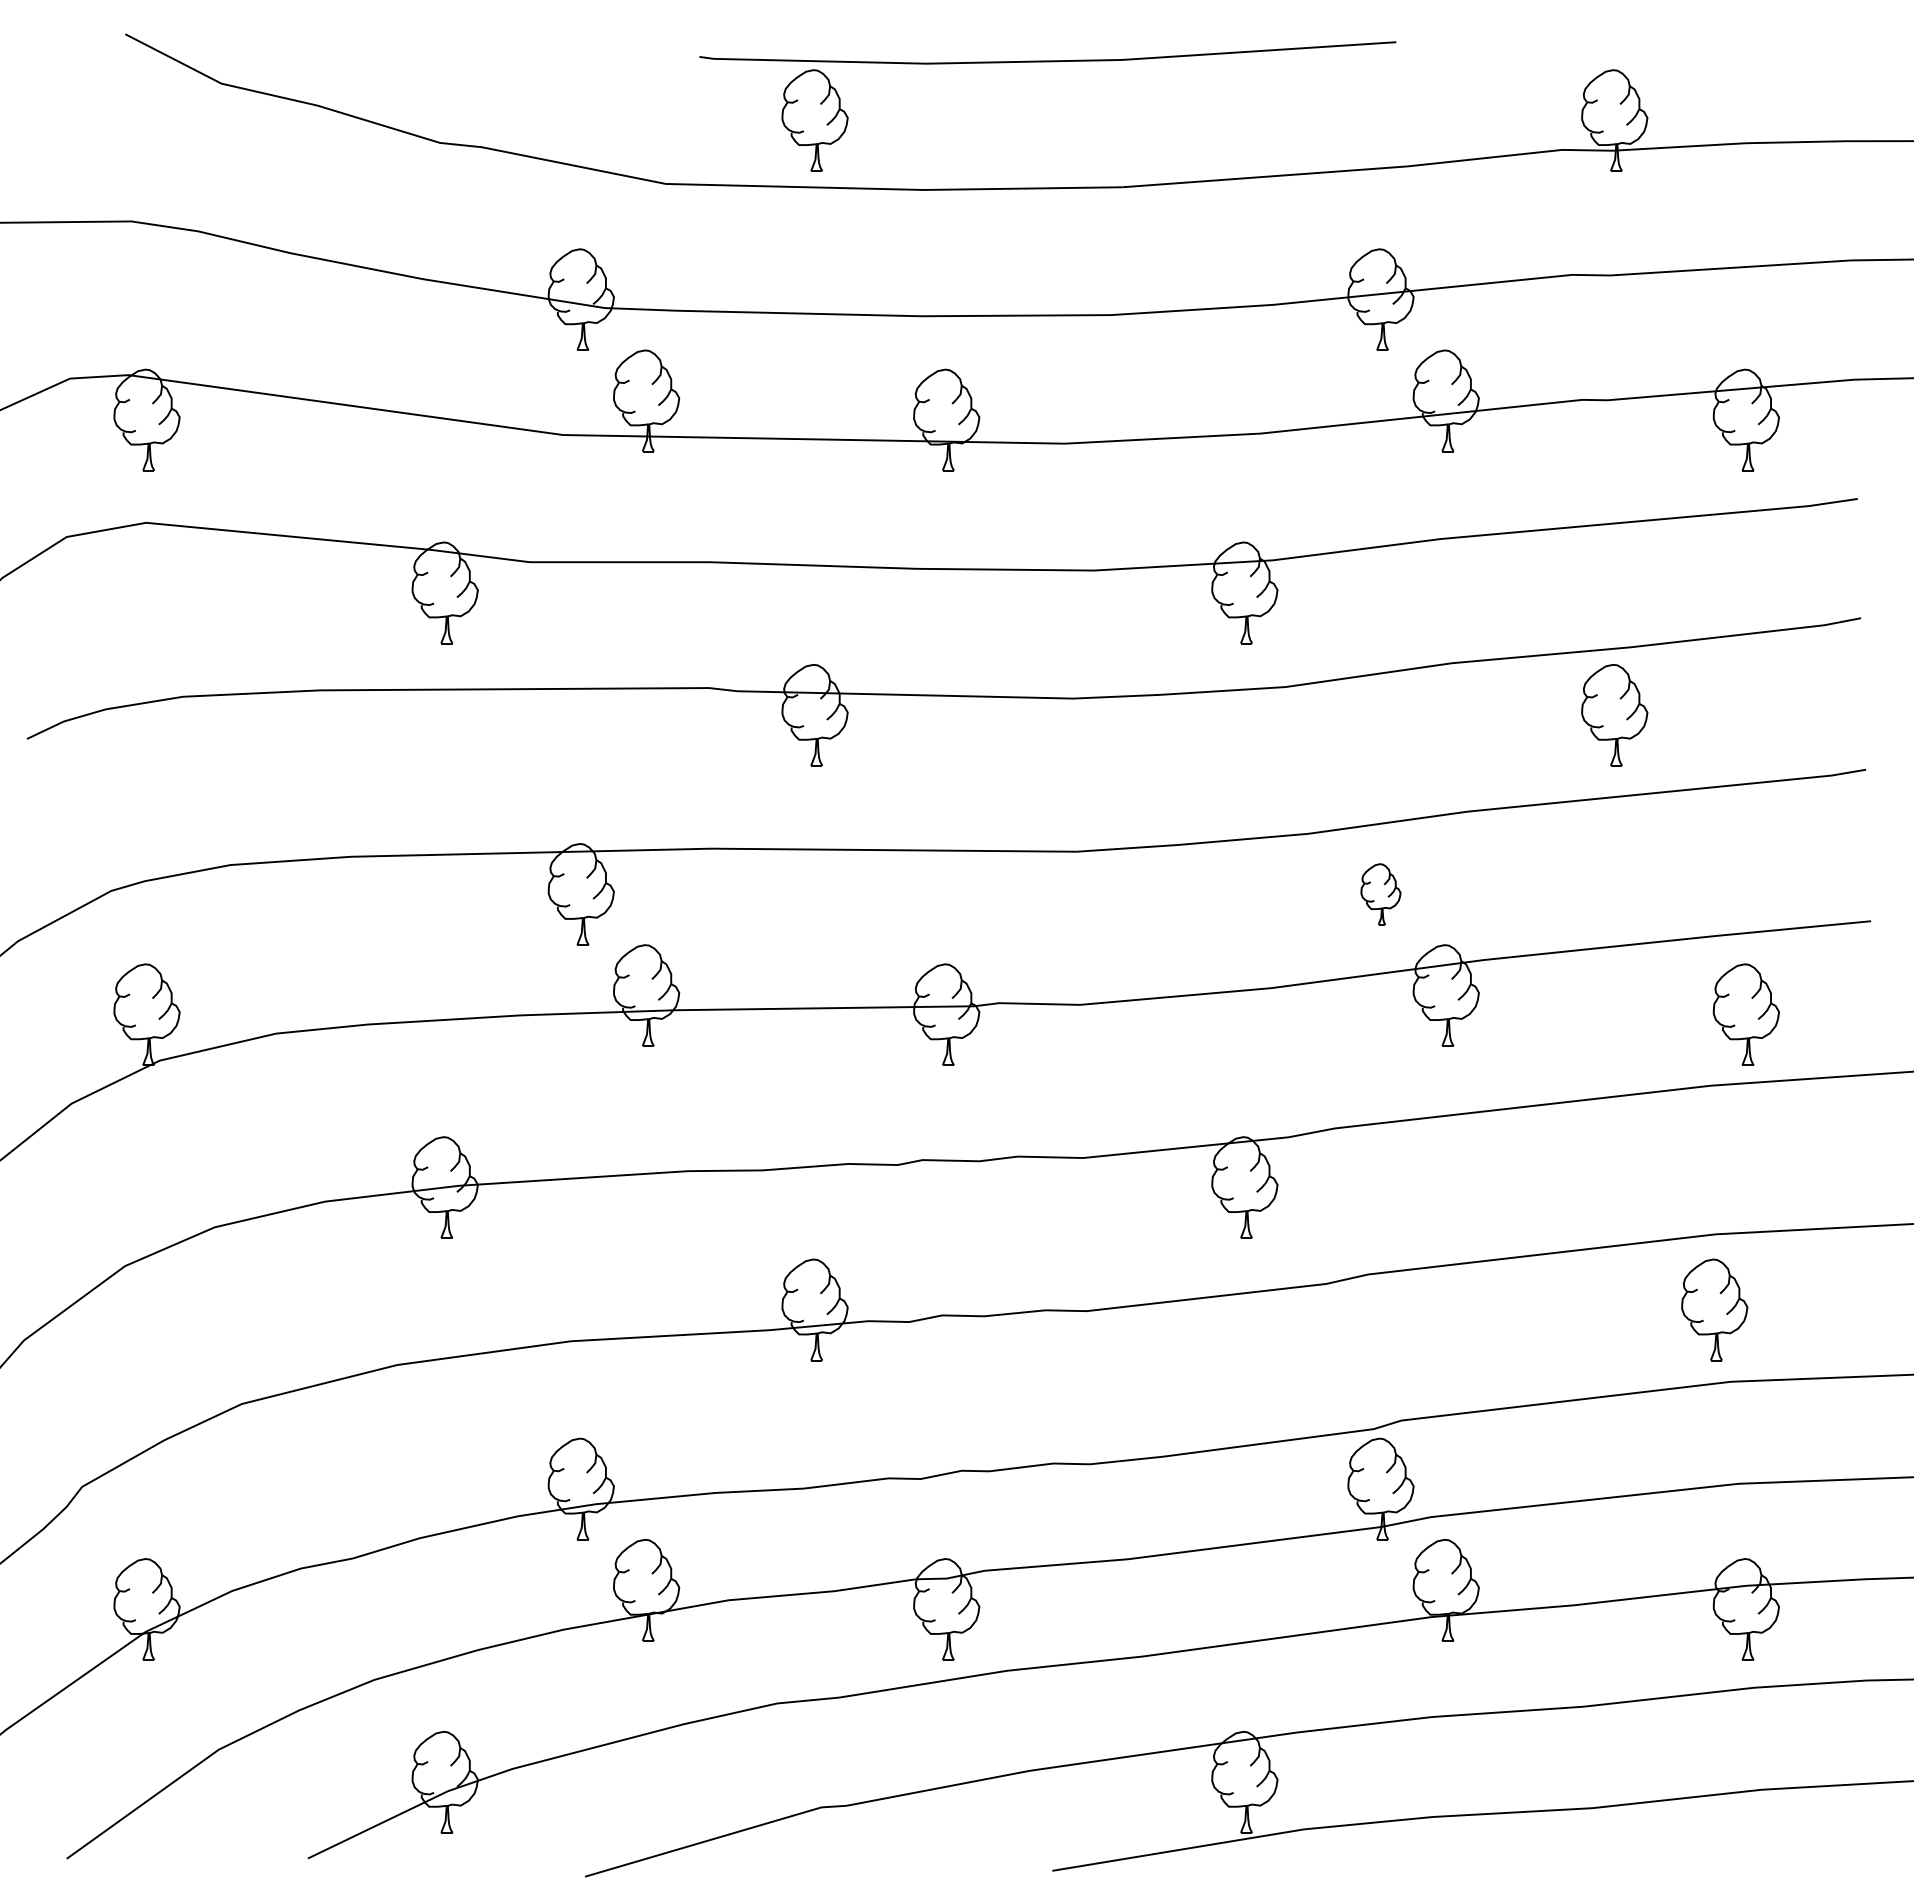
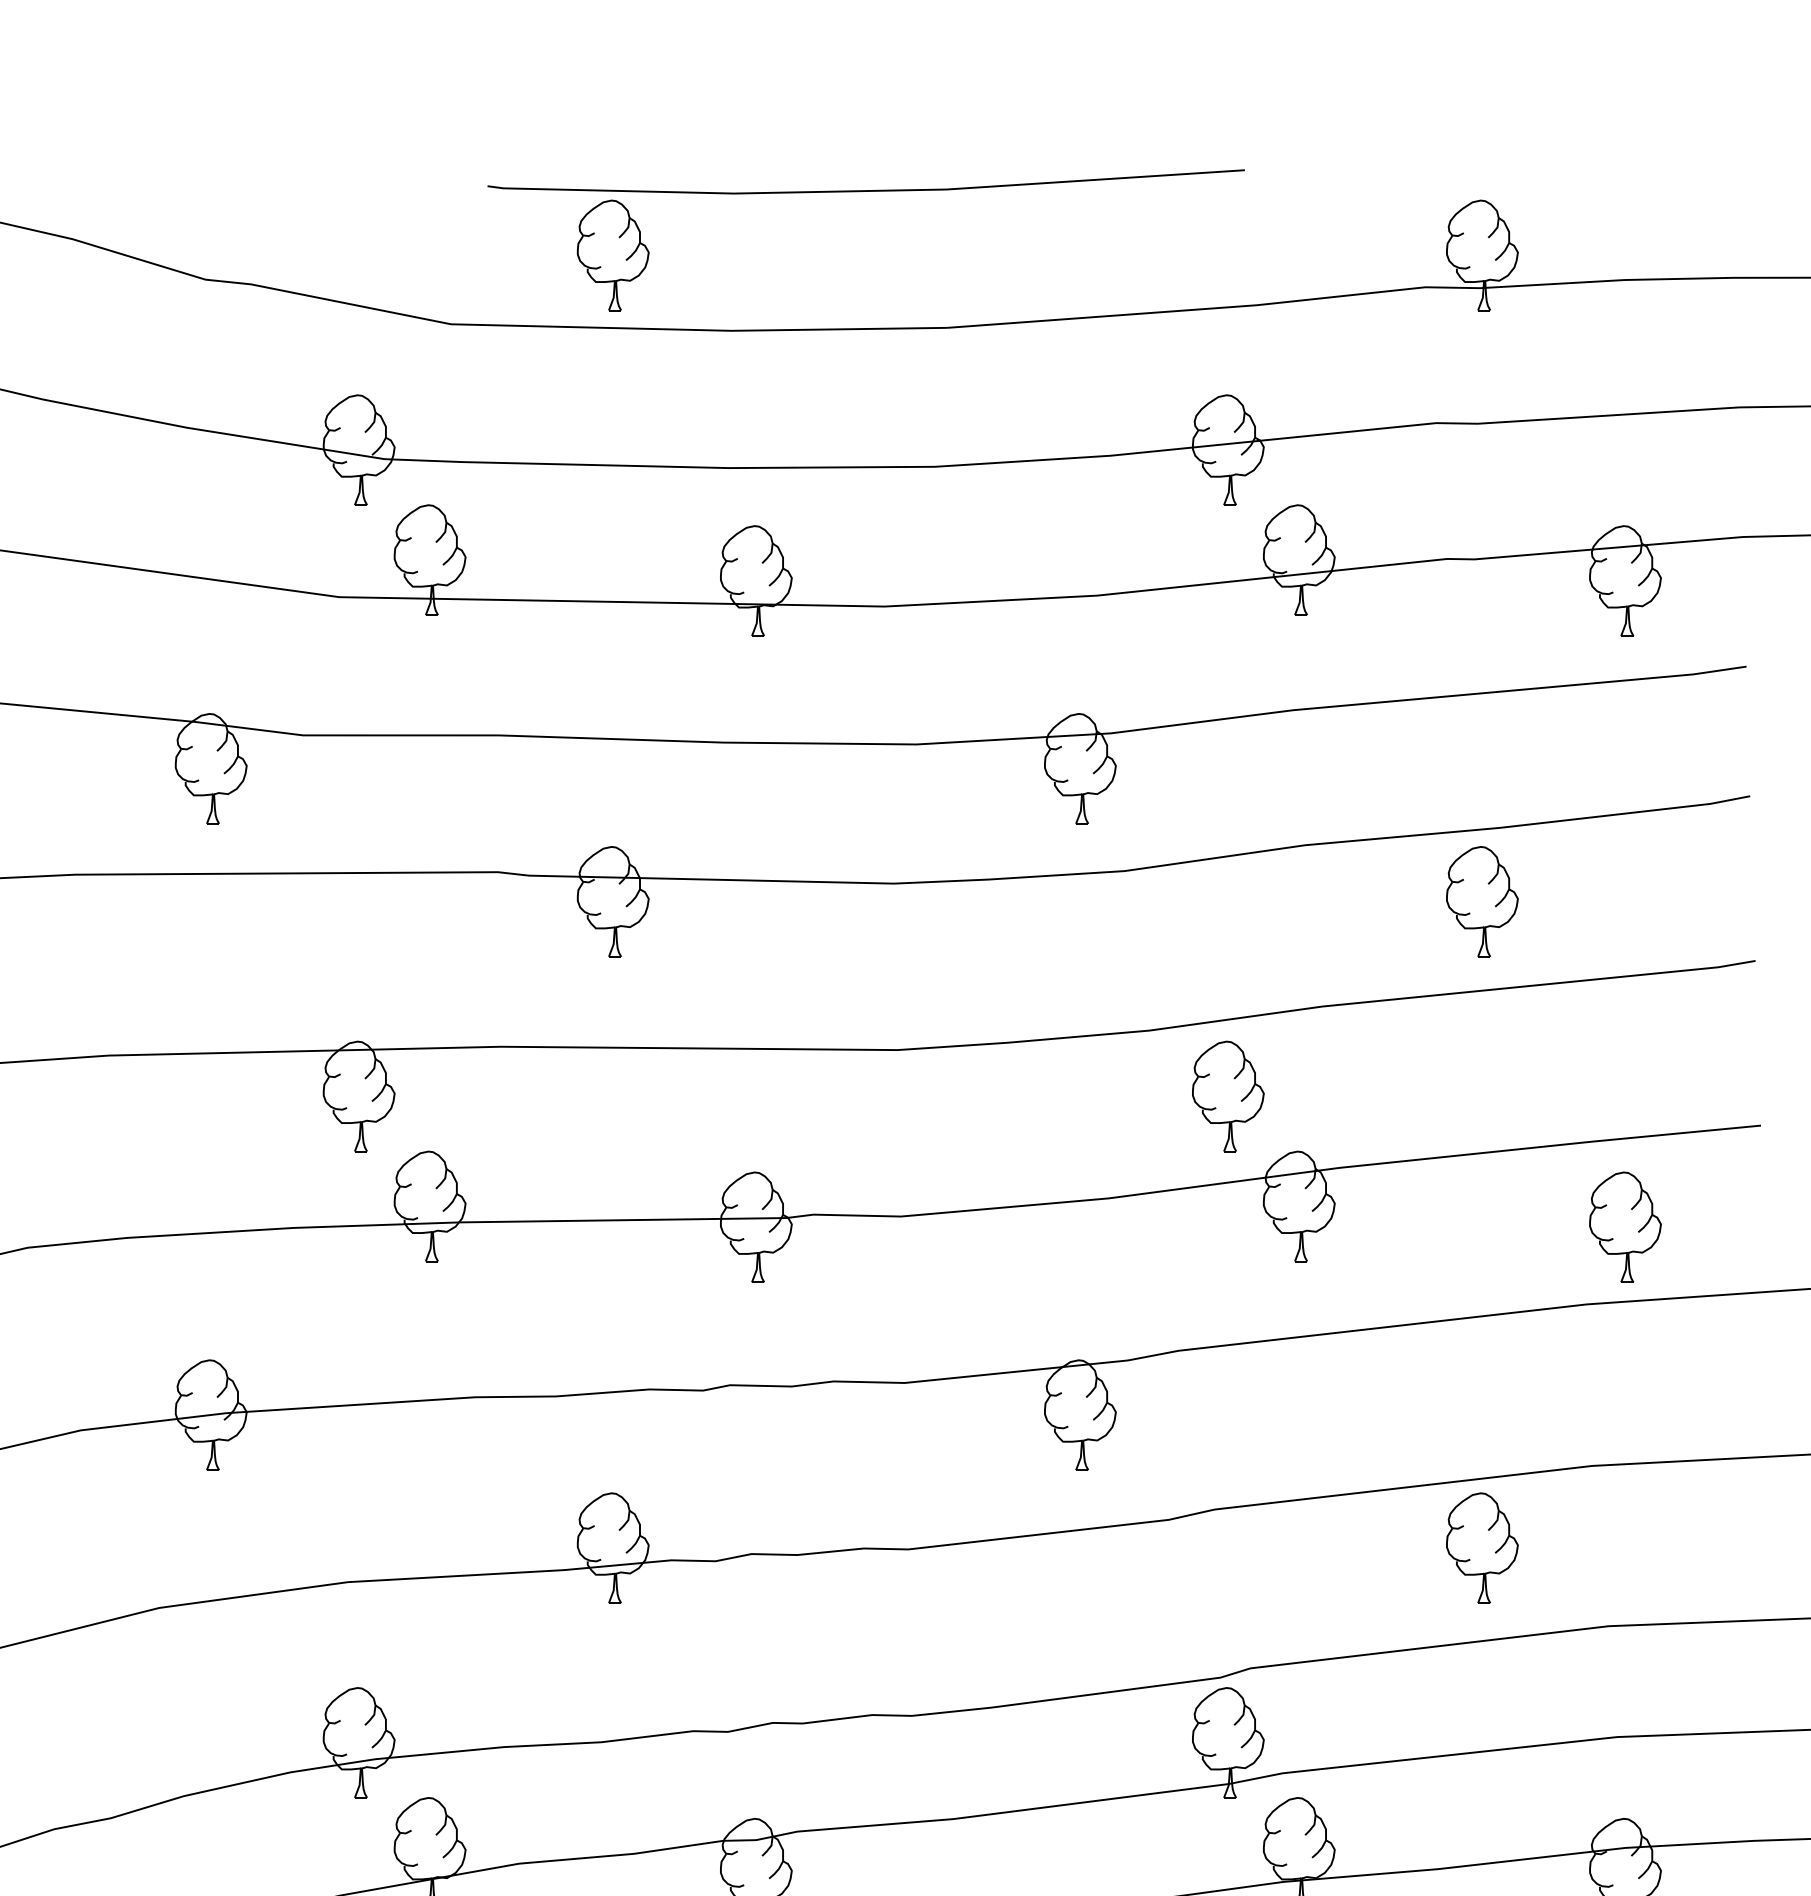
part: (1380, 894) -> (1227, 1096), size x1.67
part: (1714, 1309) -> (1482, 1547), moved

